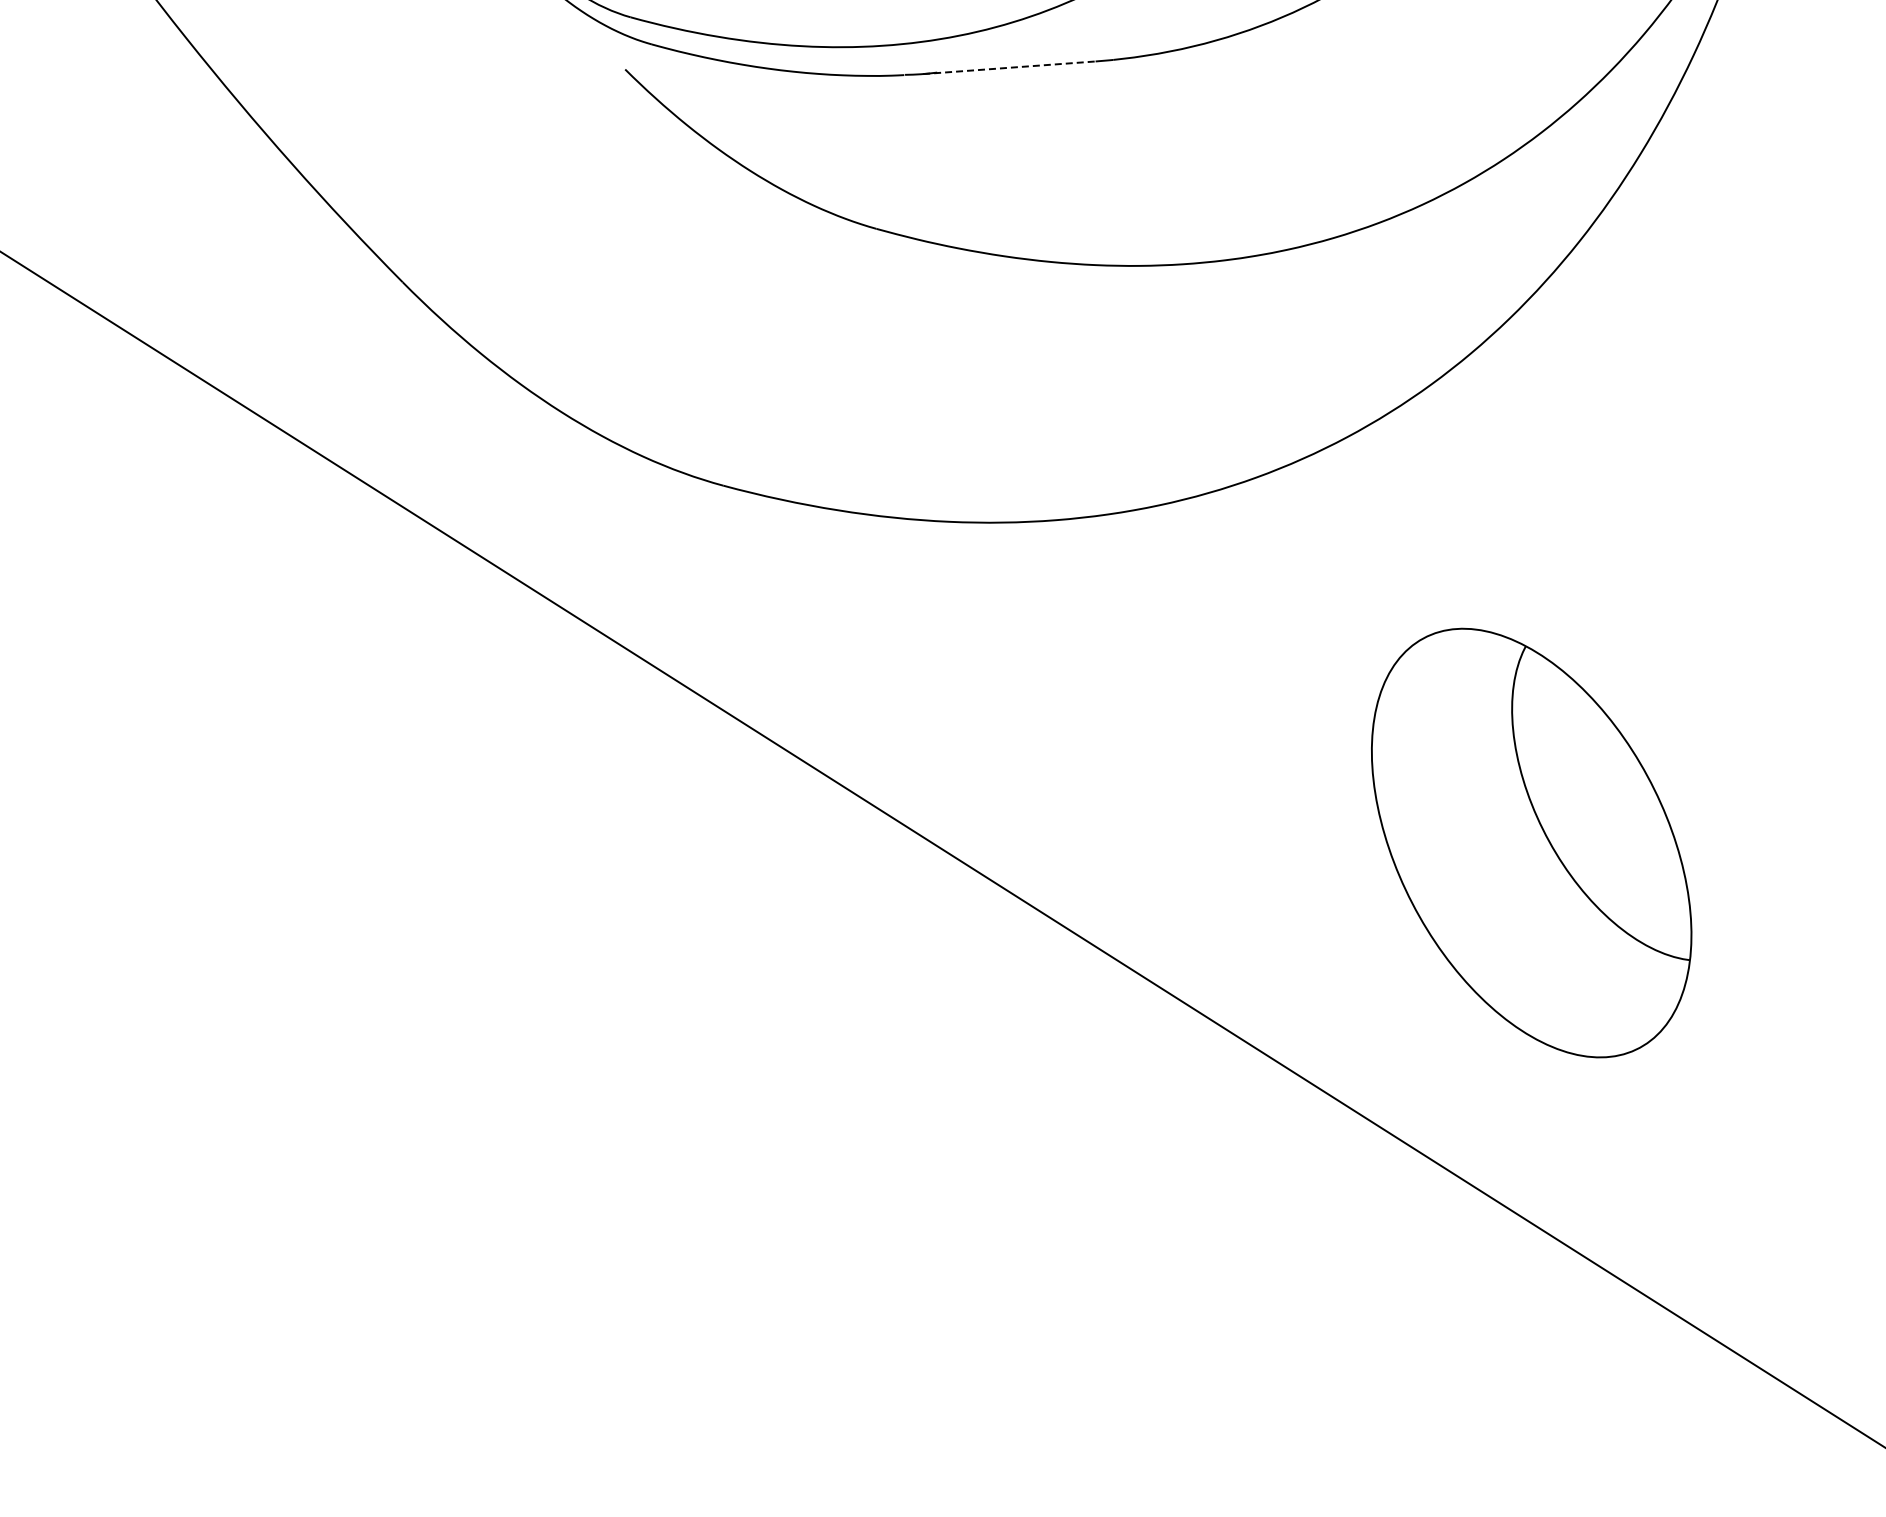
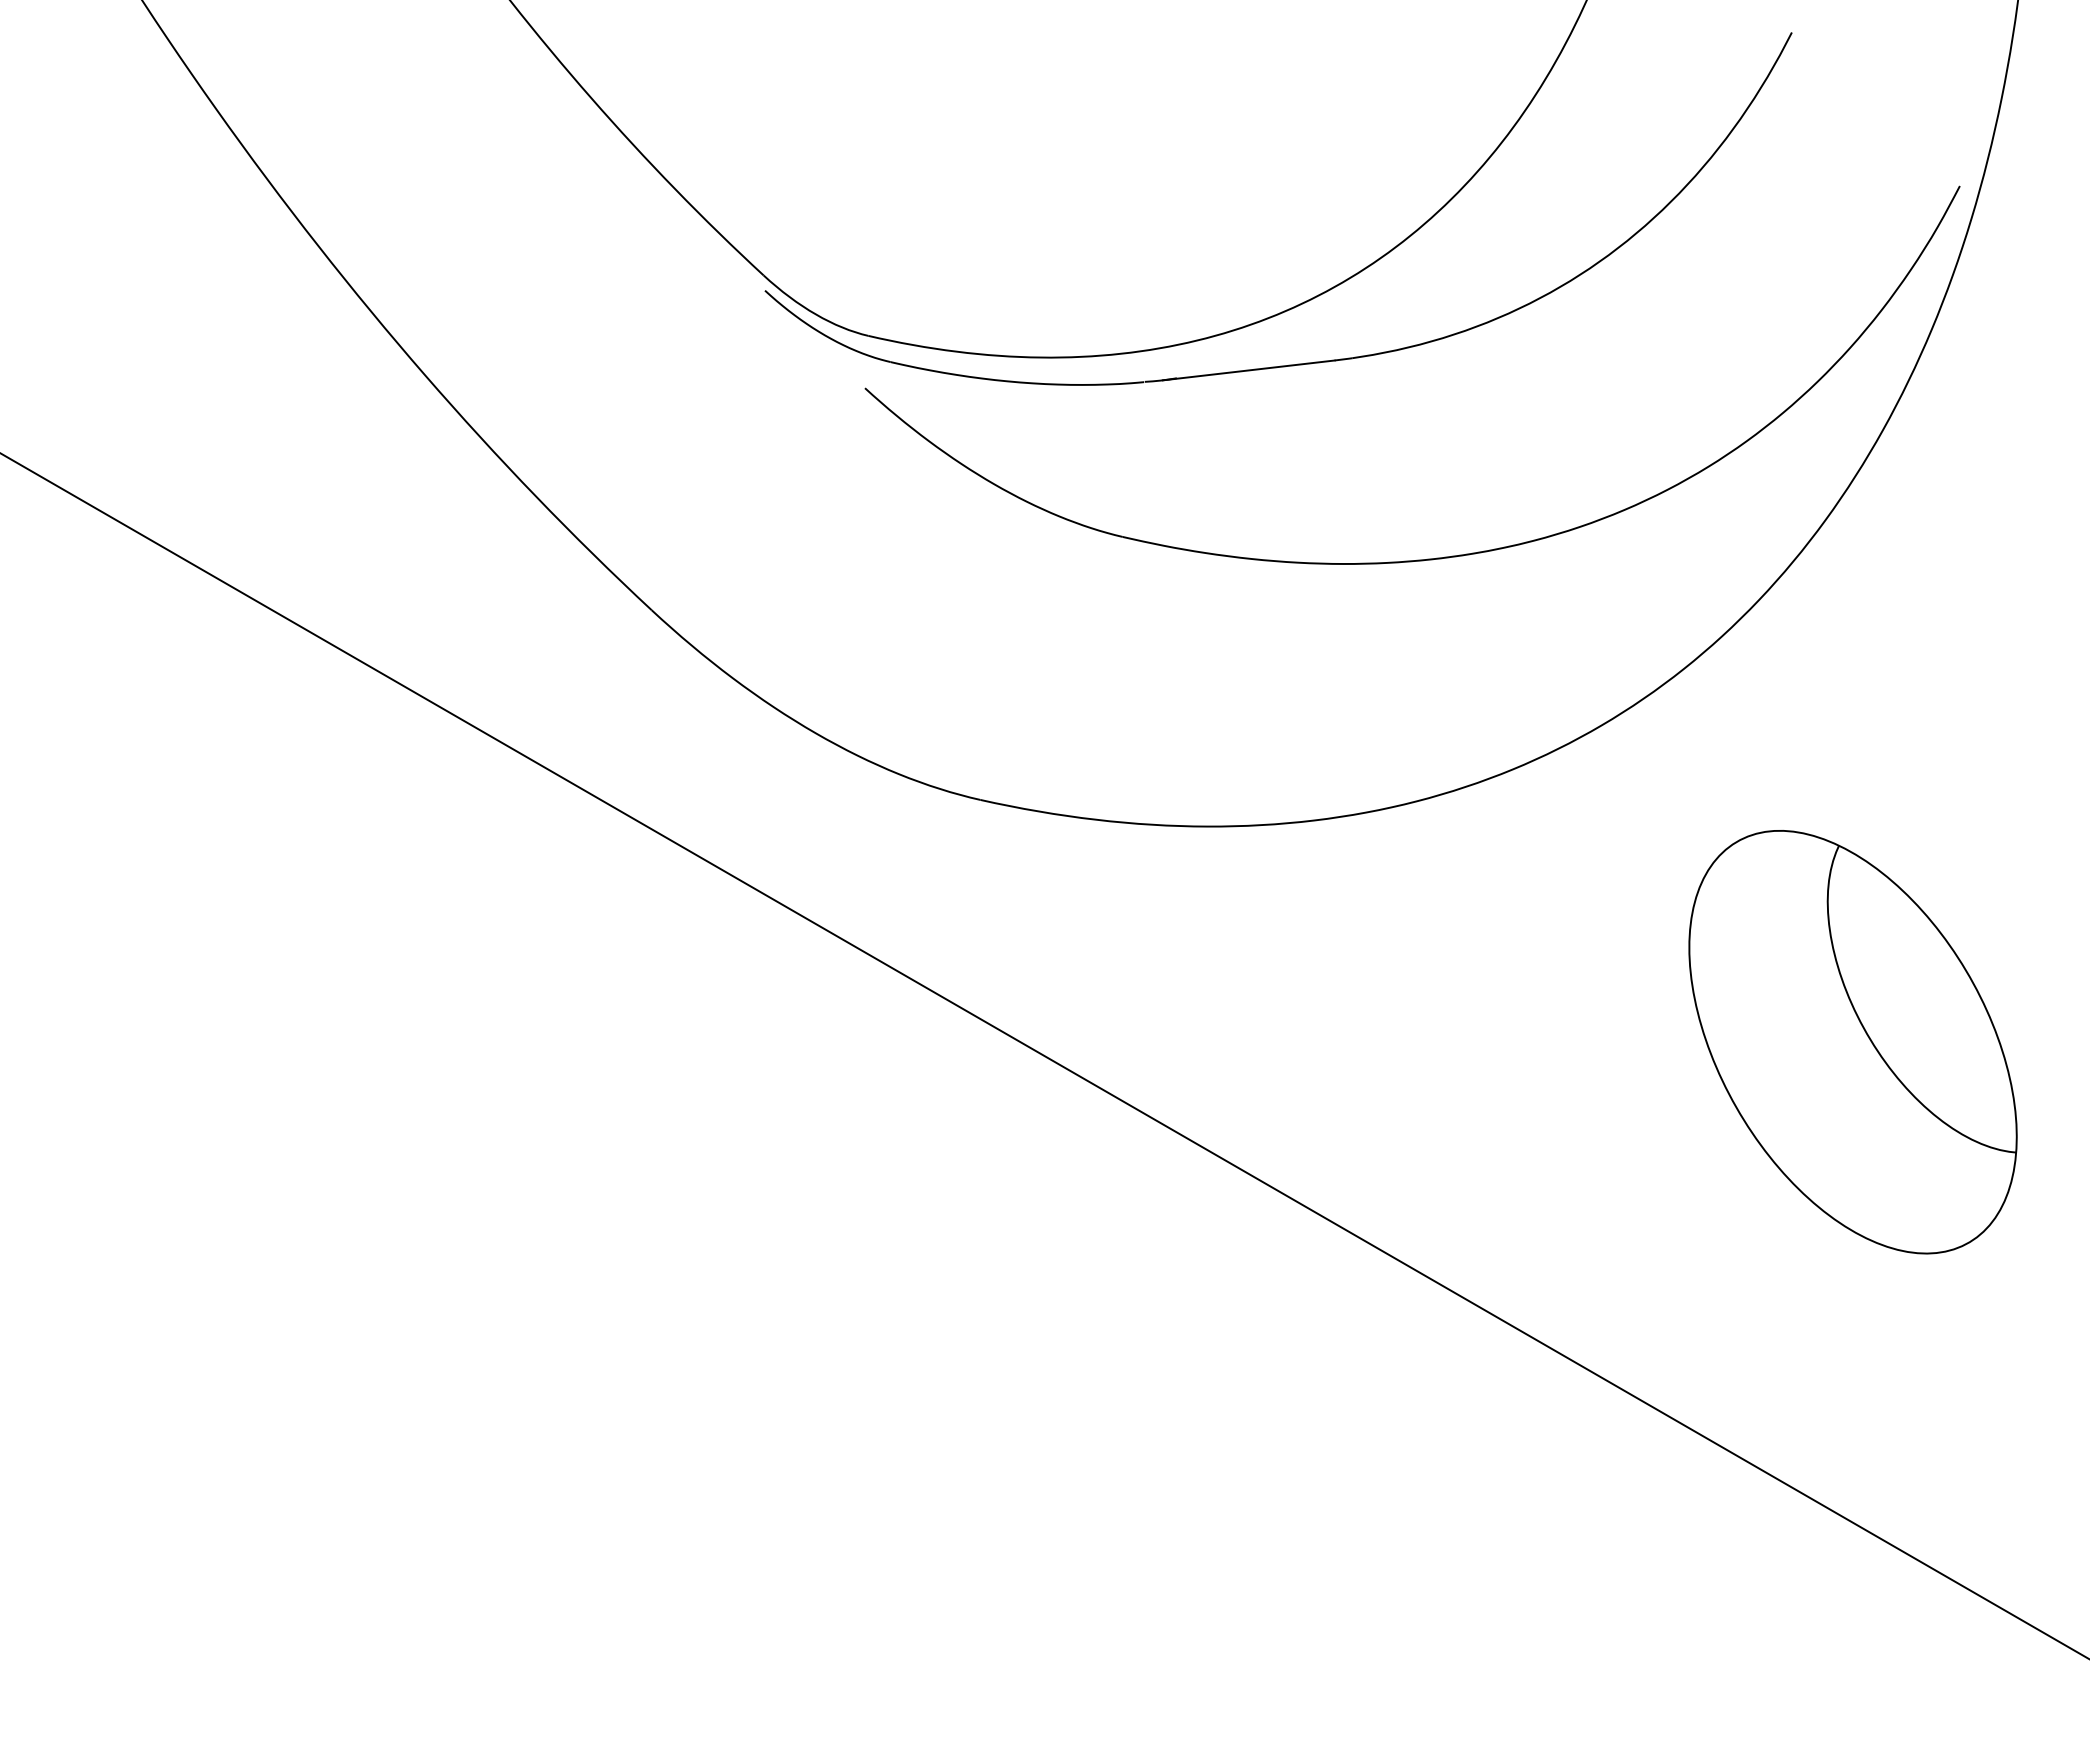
line: (1010, 67) -> (1249, 370), dashed -> solid
part: (1531, 843) -> (1852, 1042), moved

